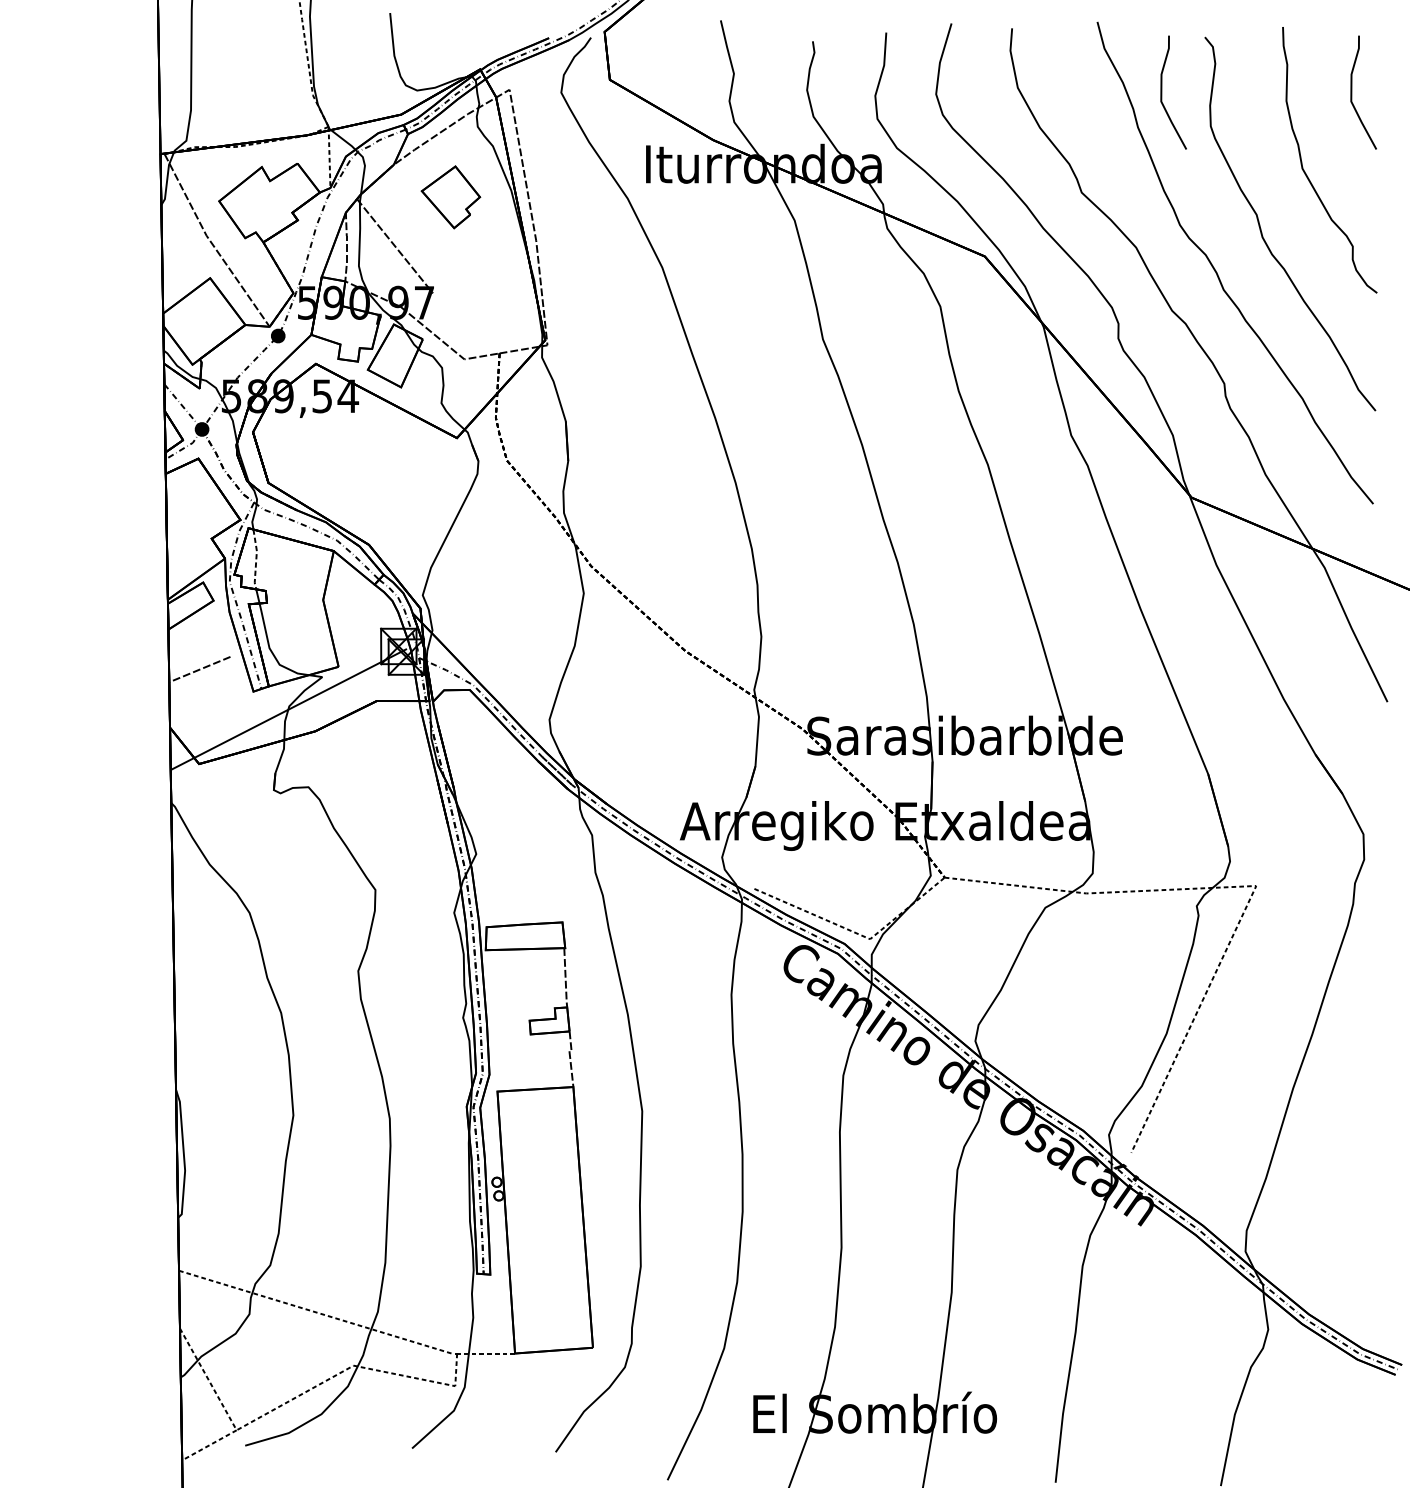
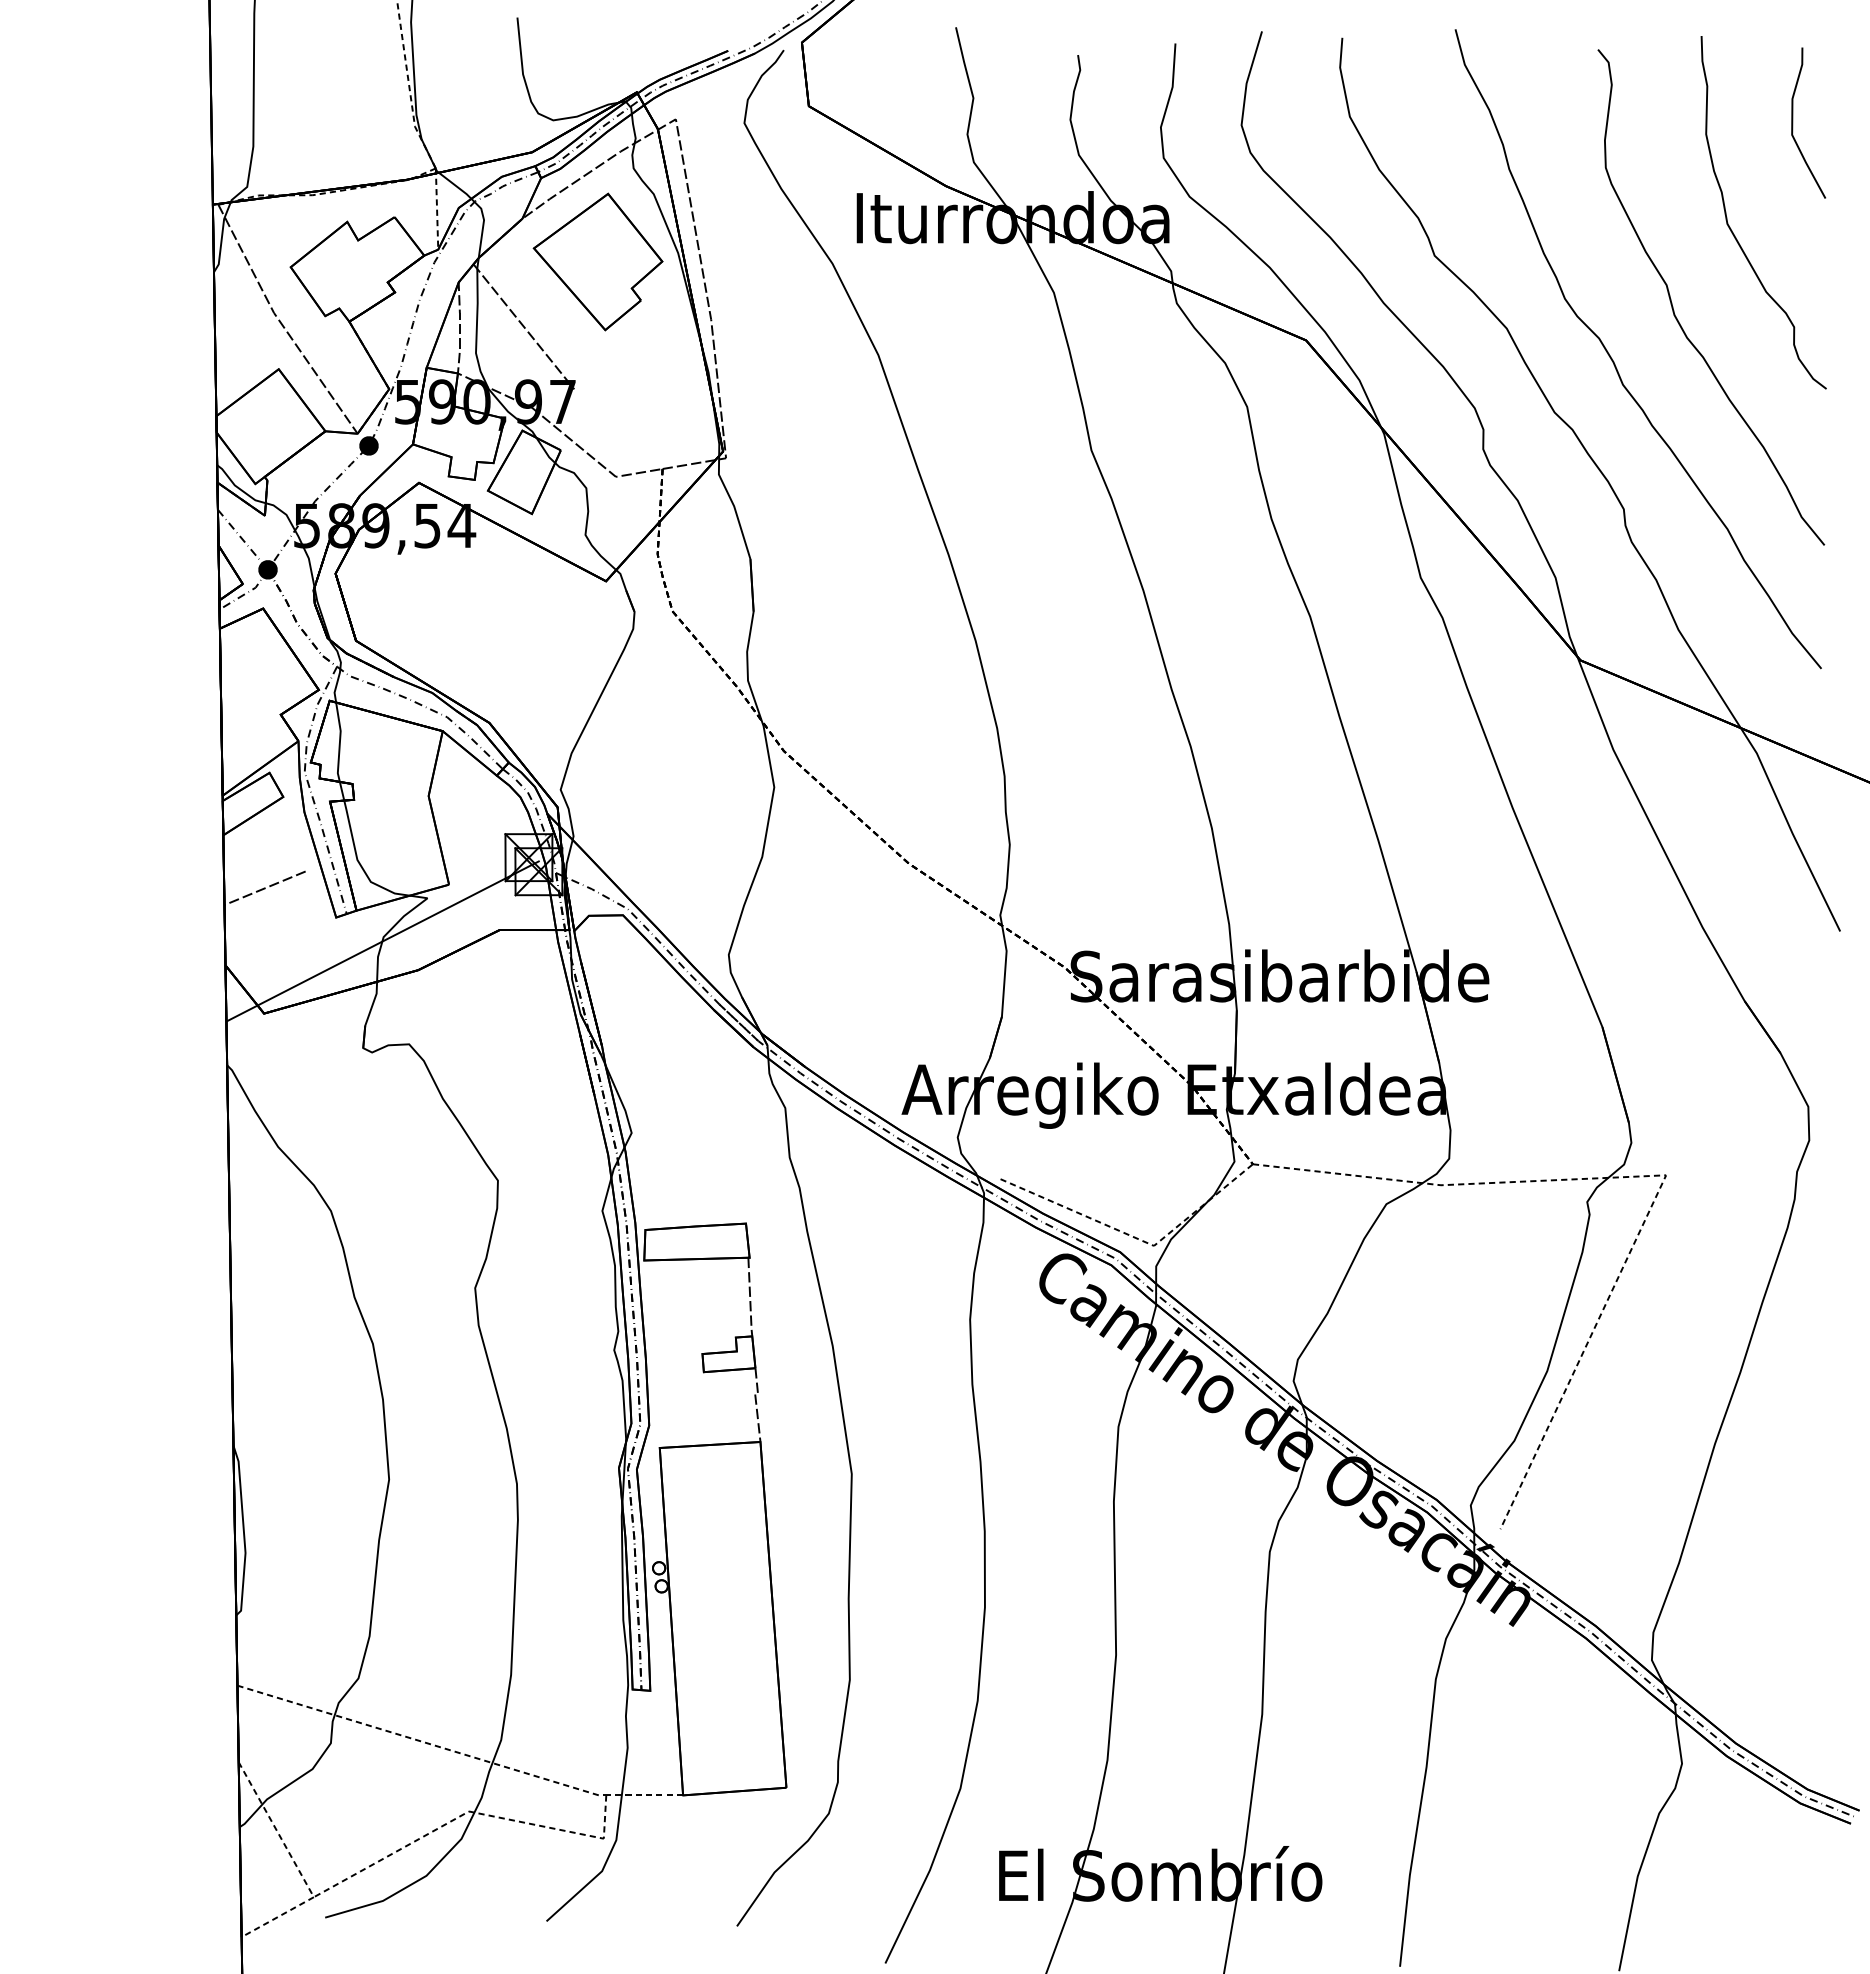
curve: (1162, 92) -> (1541, 122), removed
part: (450, 196) -> (597, 261), size x1.67
line: (255, 559) -> (339, 742), dashed -> solid

